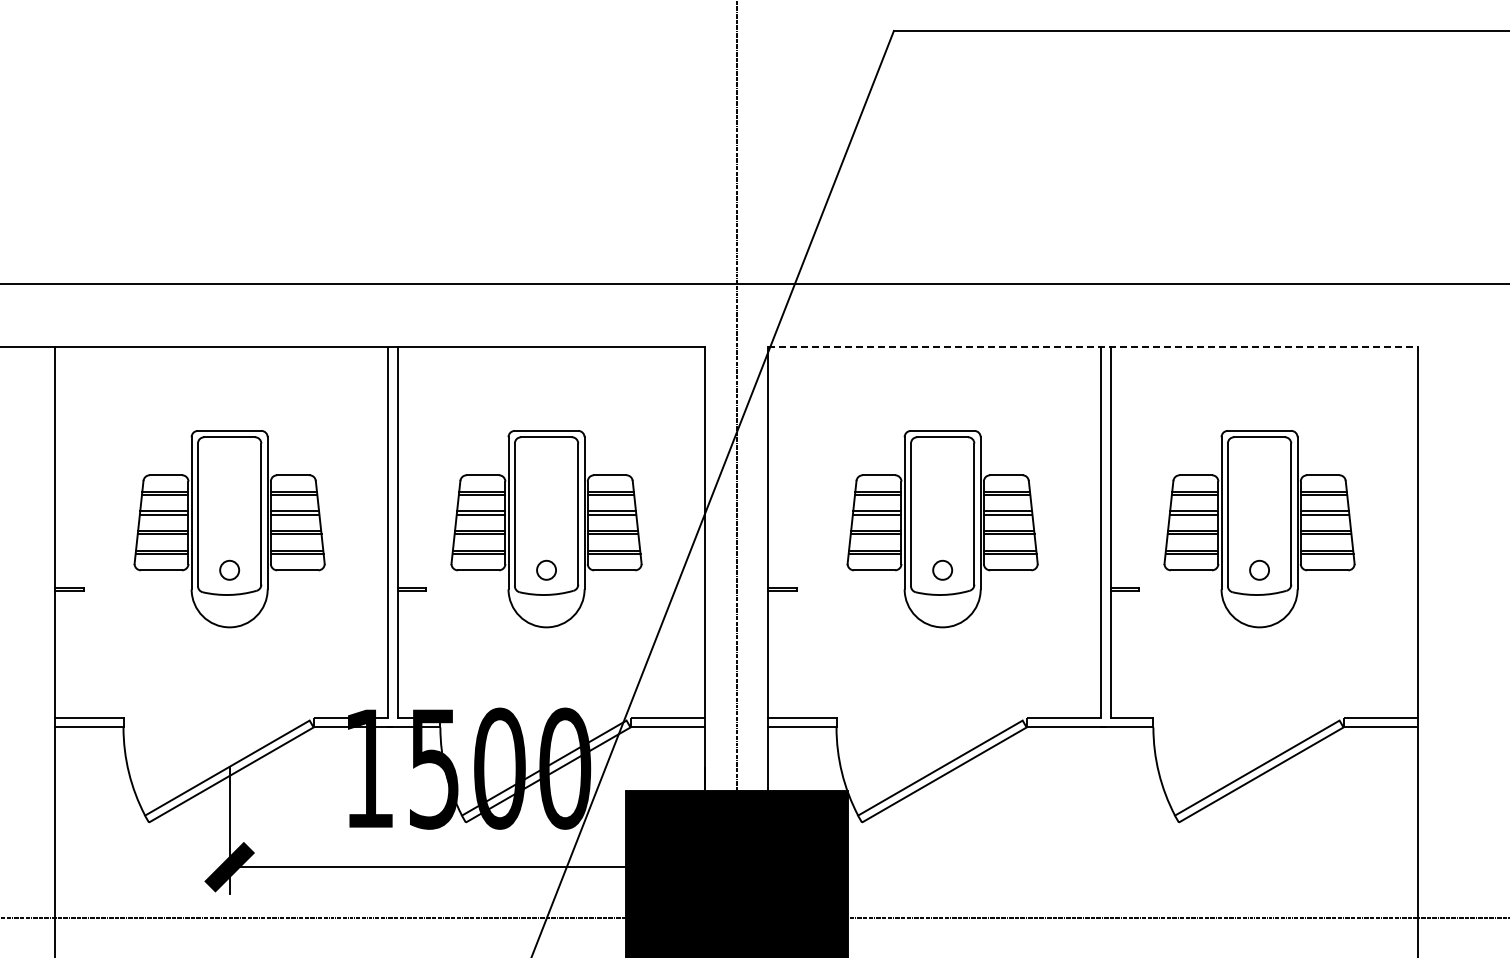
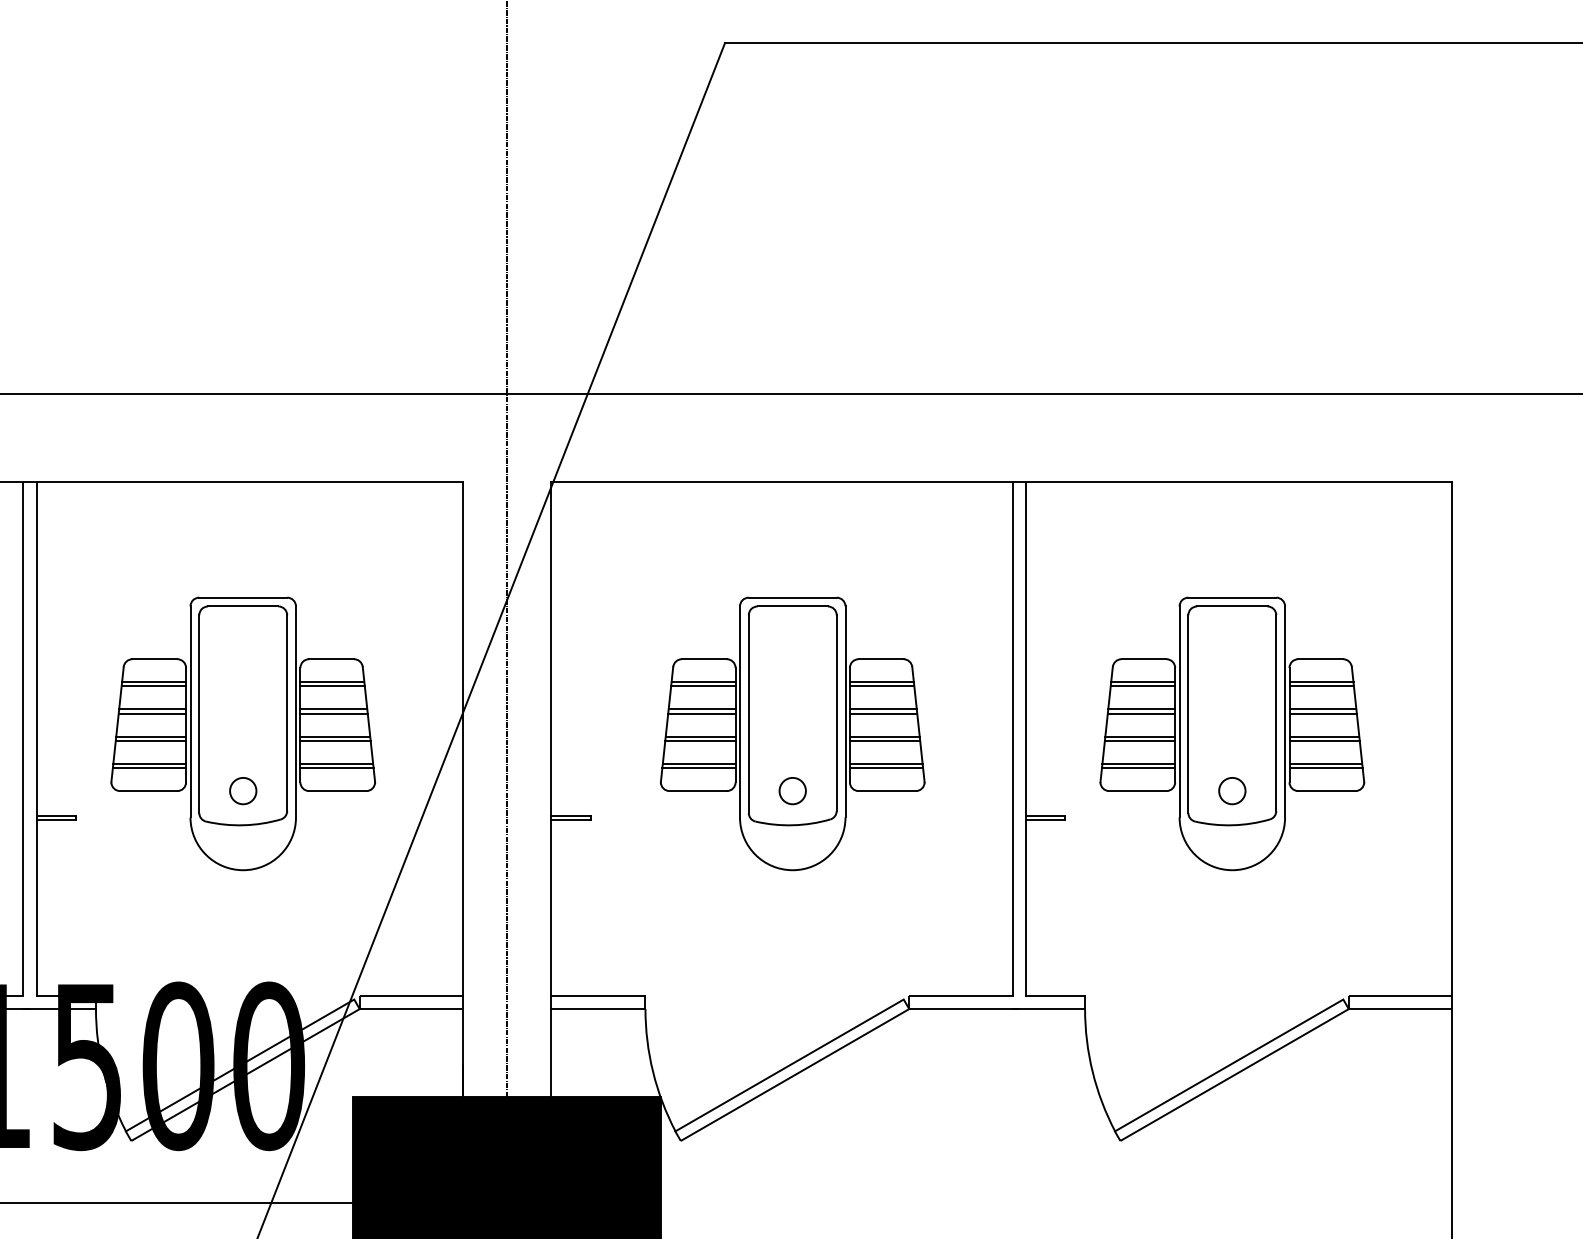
line: (1093, 347) -> (1001, 481), dashed -> solid

